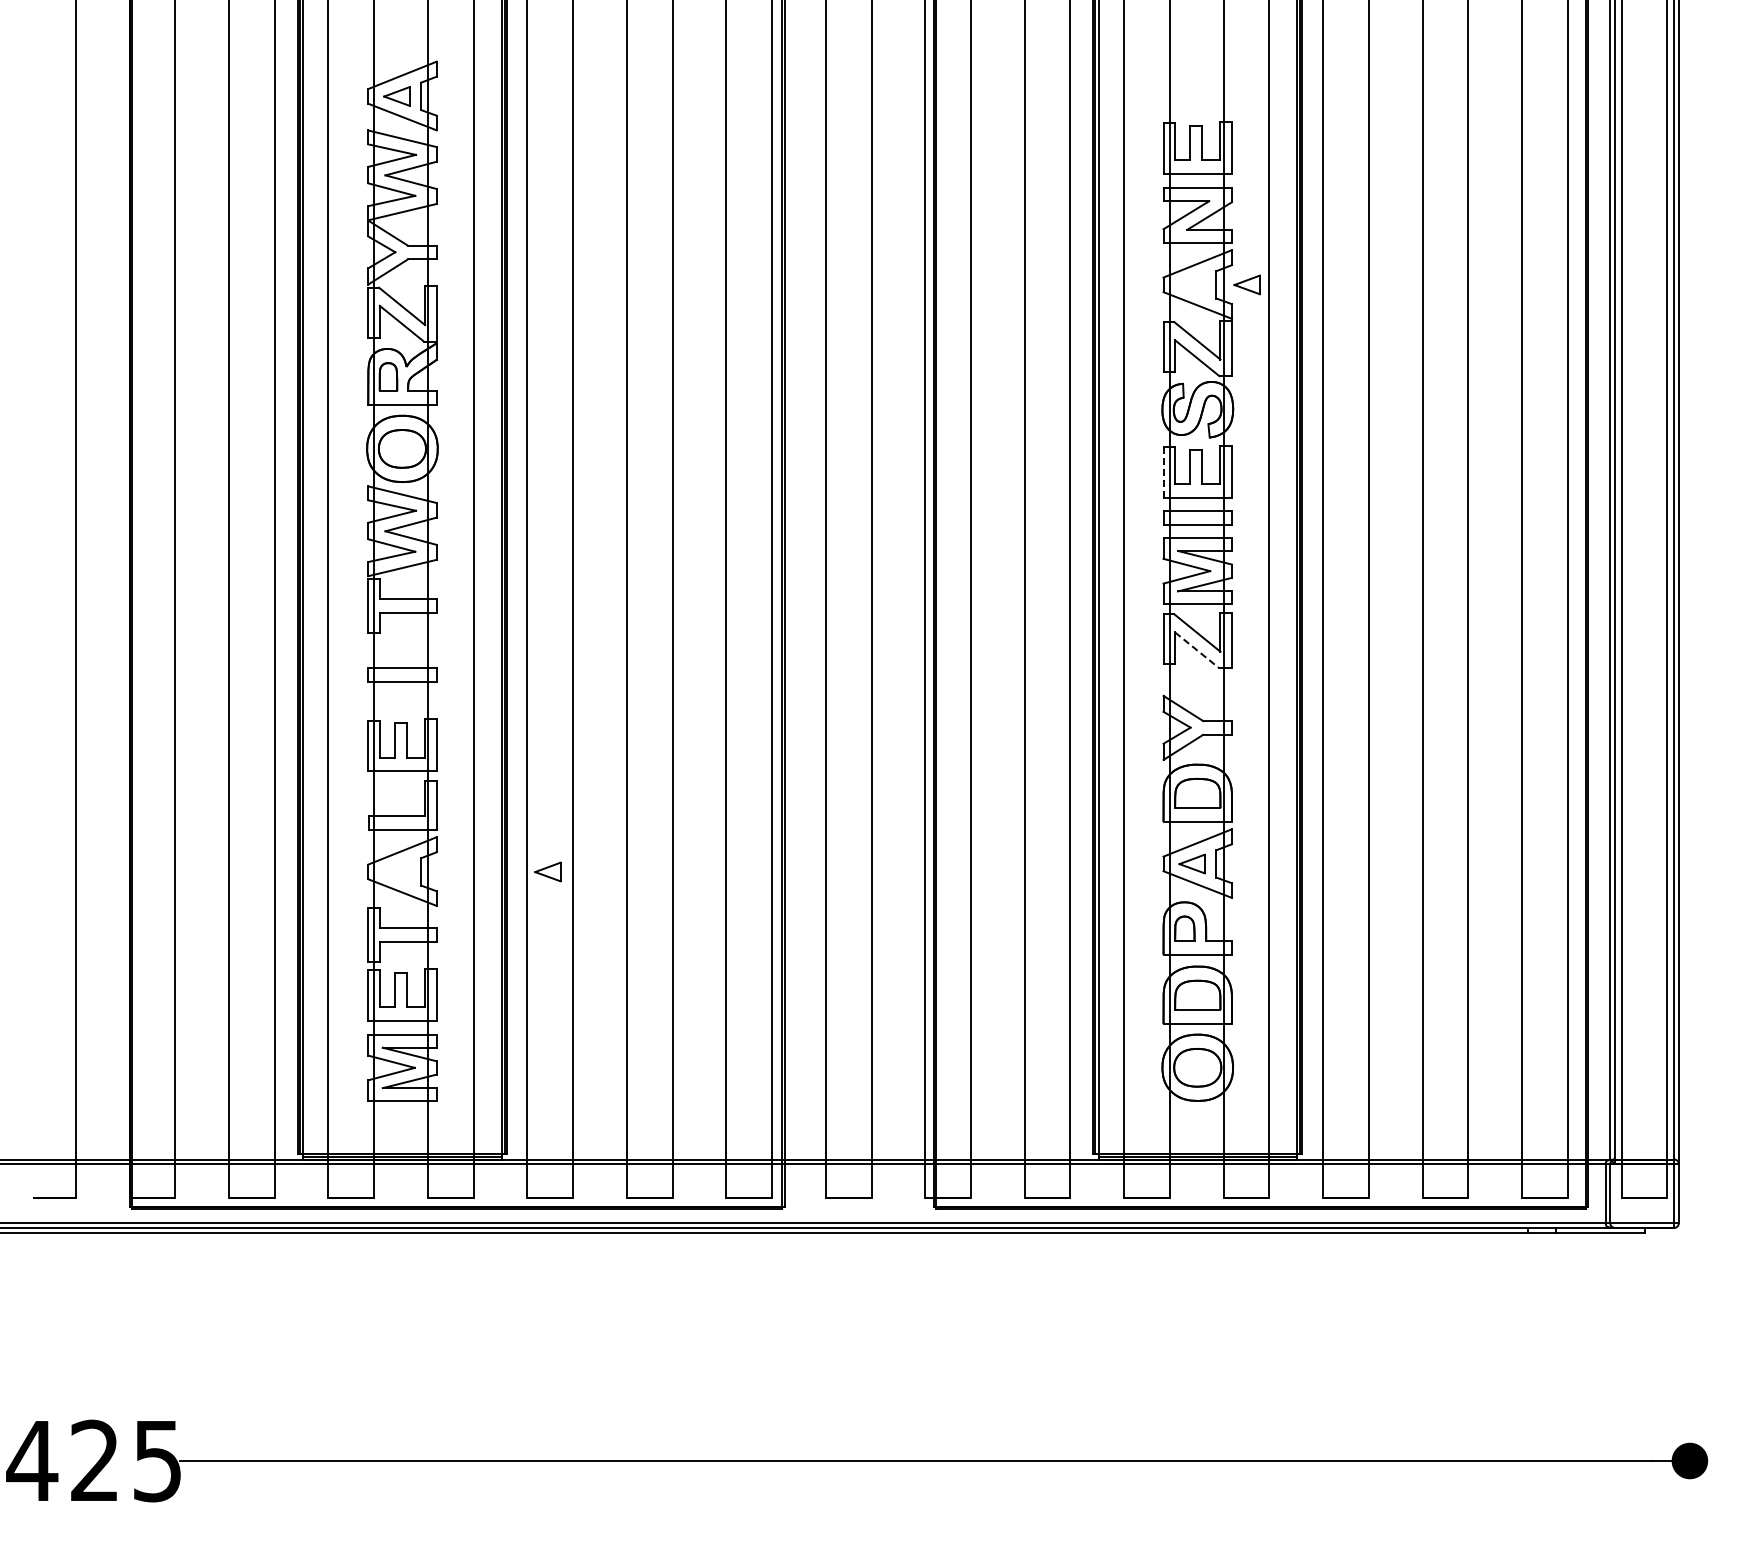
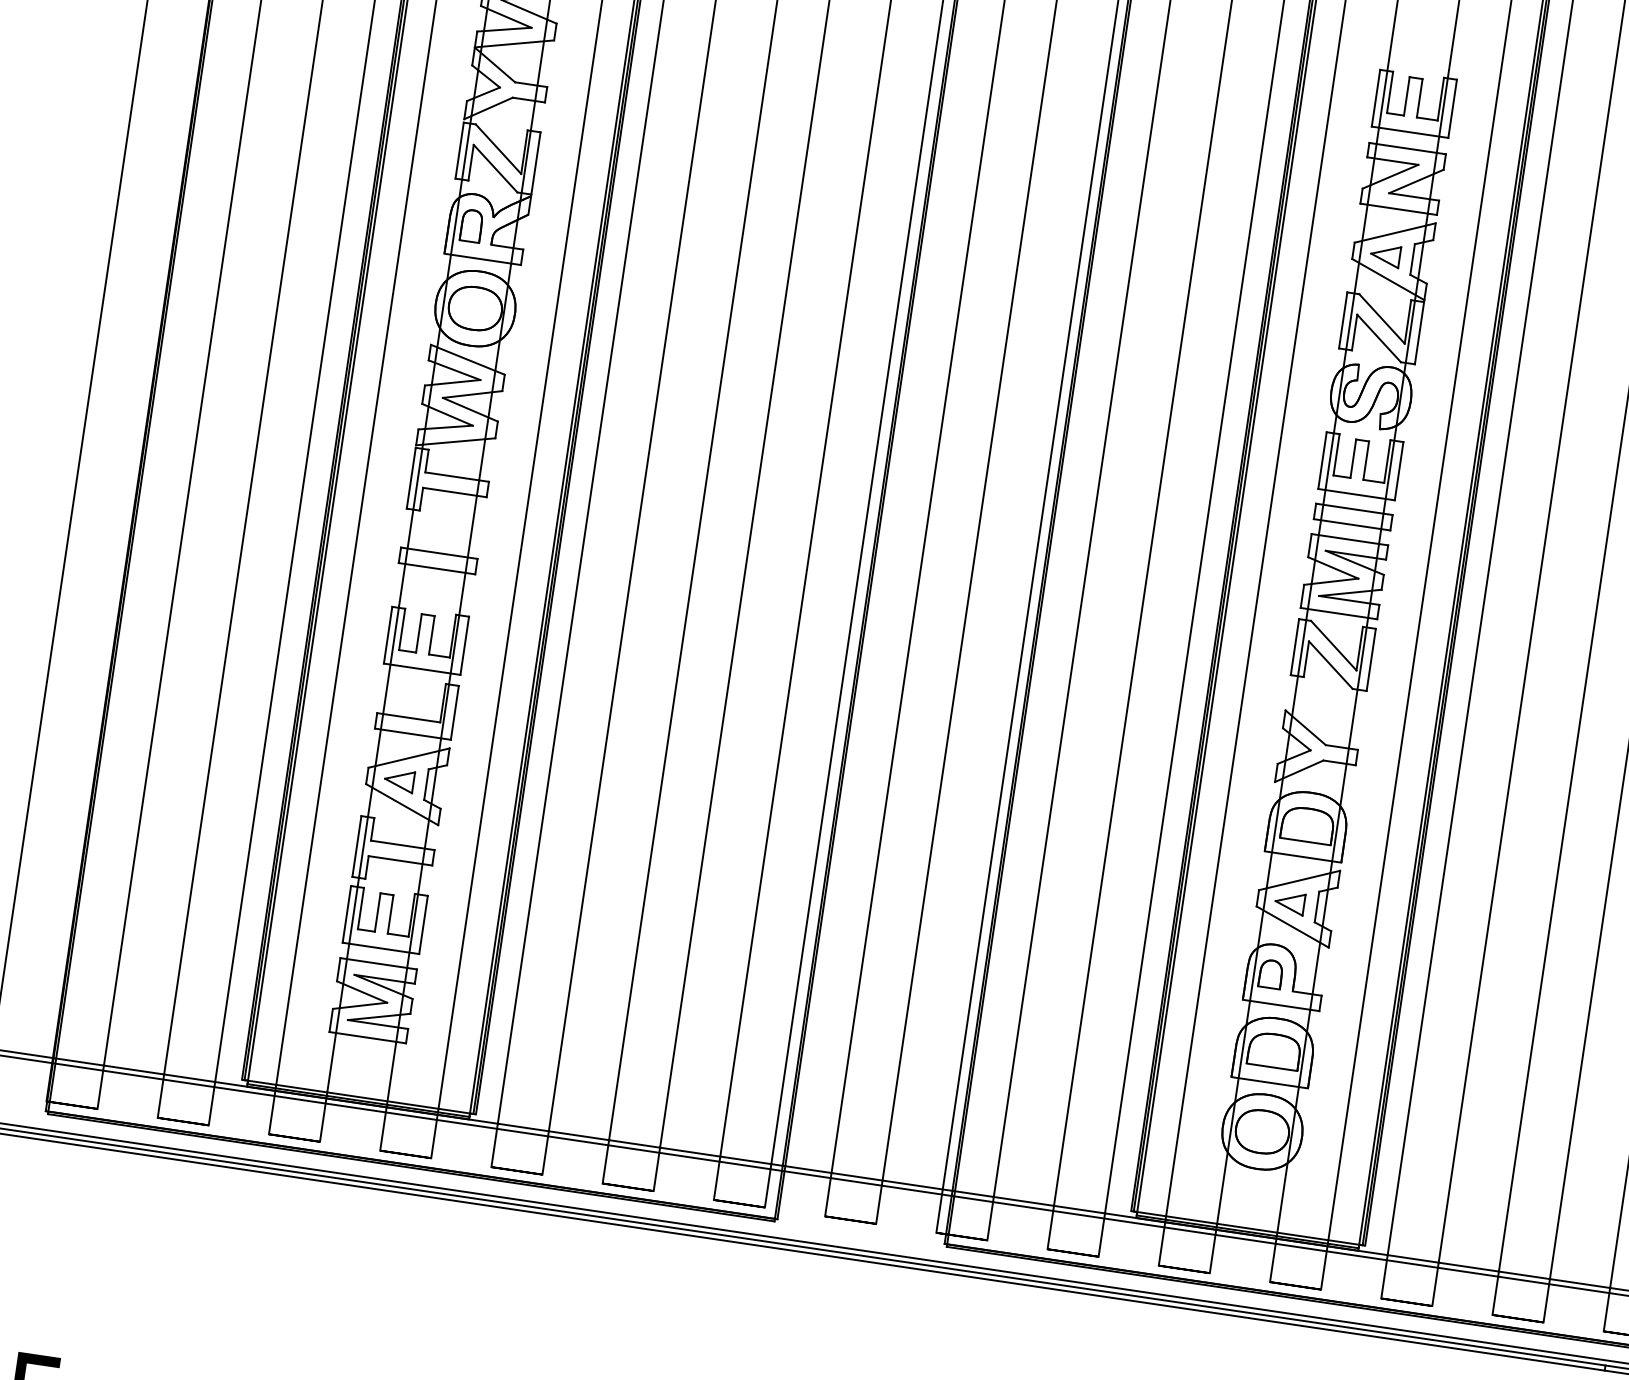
part: (1246, 284) -> (1384, 255), moved
line: (1163, 471) -> (1322, 459), dashed -> solid
line: (1197, 650) -> (1331, 665), dashed -> solid
part: (547, 871) -> (399, 780), moved

